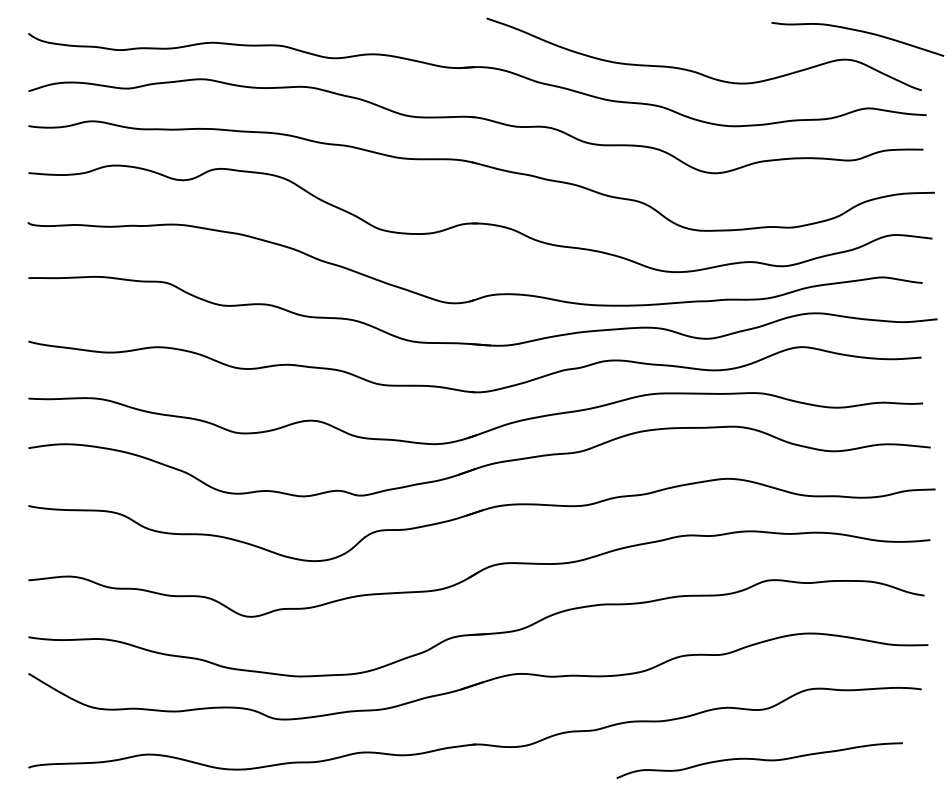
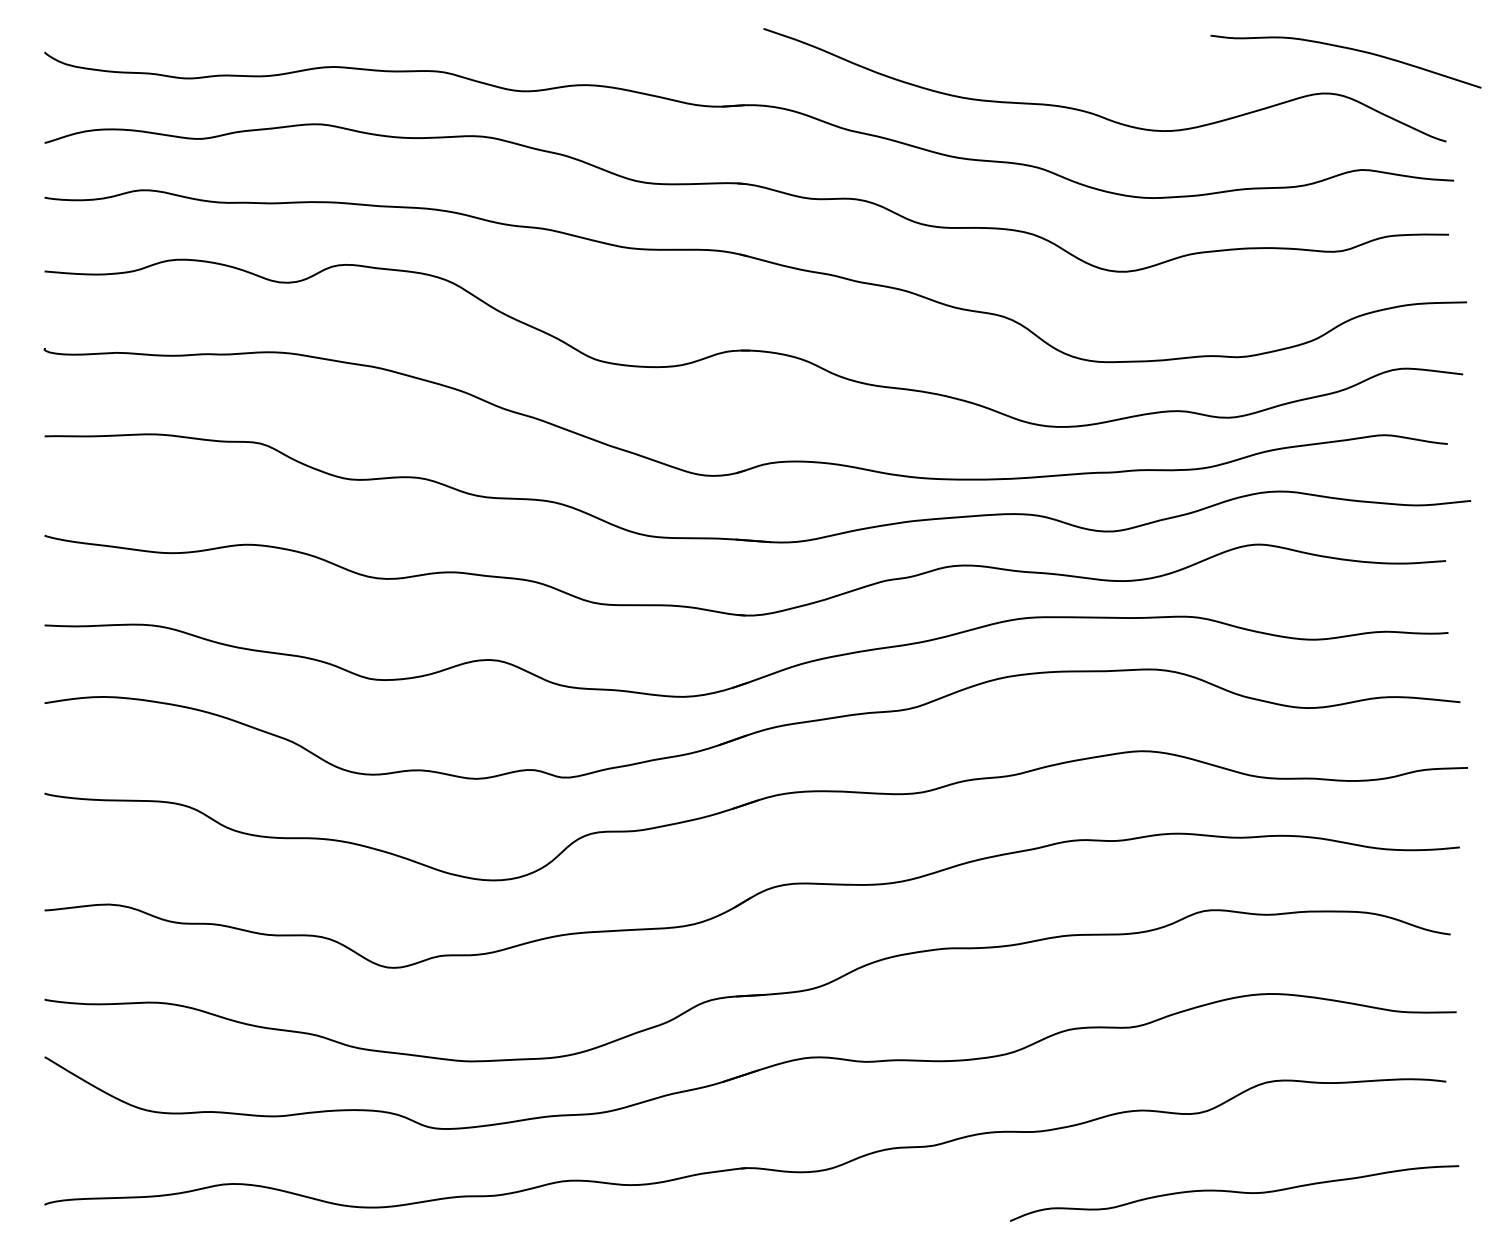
curve: (759, 760) -> (1234, 1193), moved

